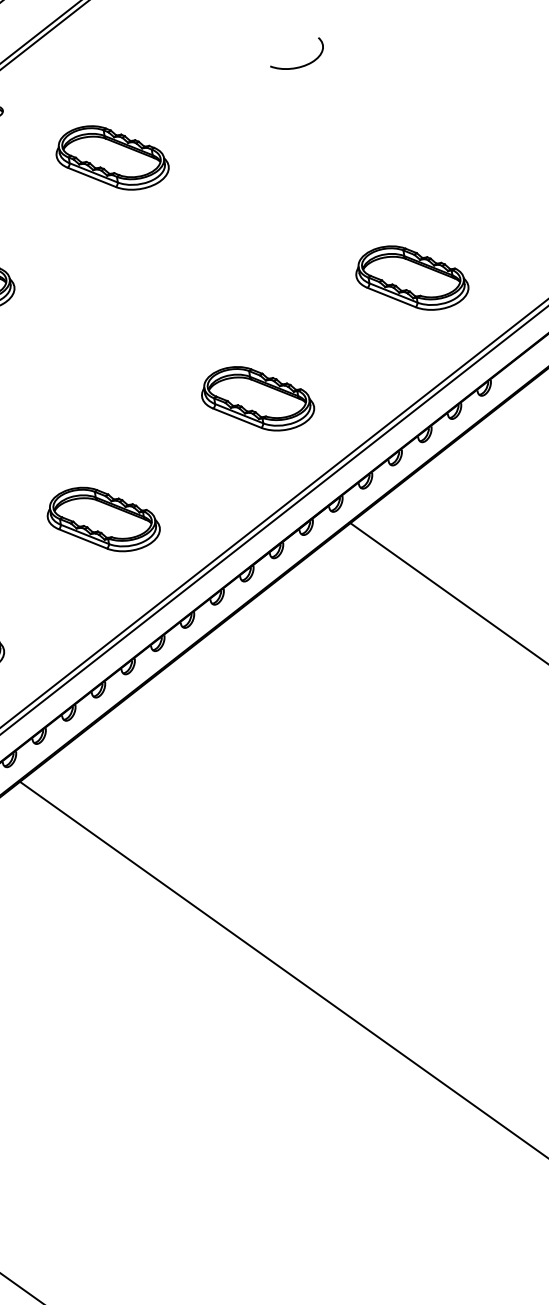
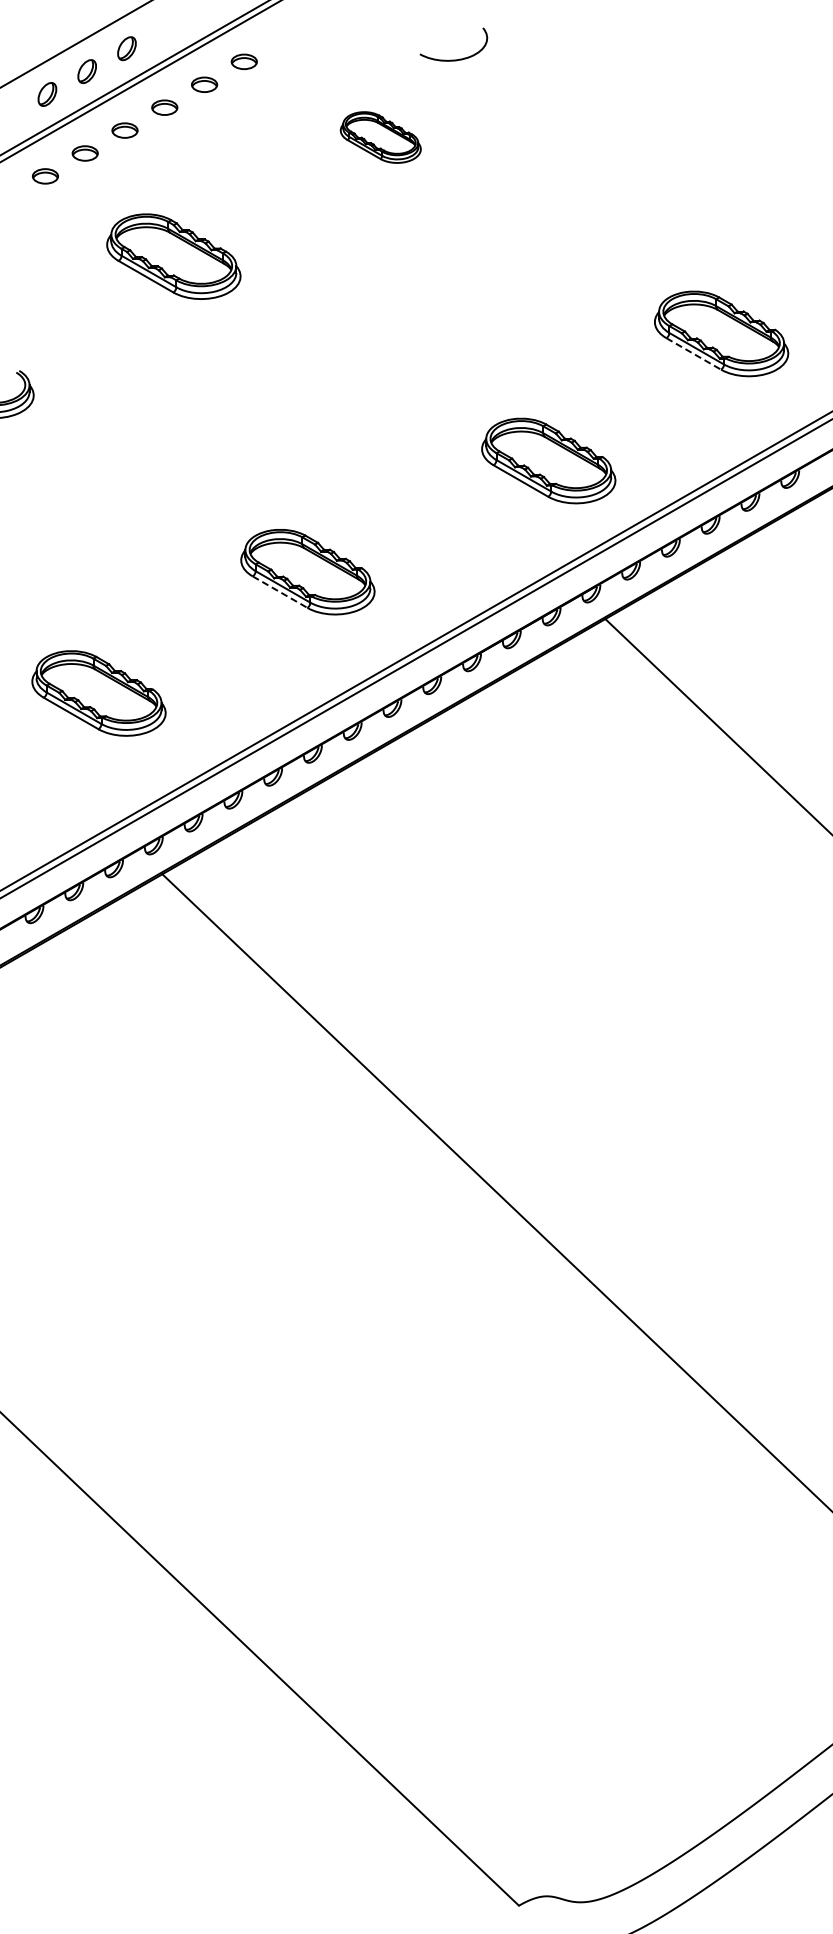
curve: (298, 66) -> (453, 59), moved
part: (112, 157) -> (380, 137), size x0.6
line: (391, 297) -> (693, 353), solid -> dashed
part: (257, 398) -> (548, 460), moved
line: (83, 539) -> (280, 592), solid -> dashed

